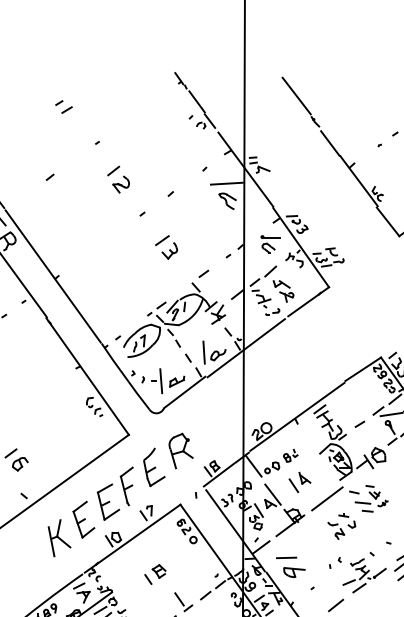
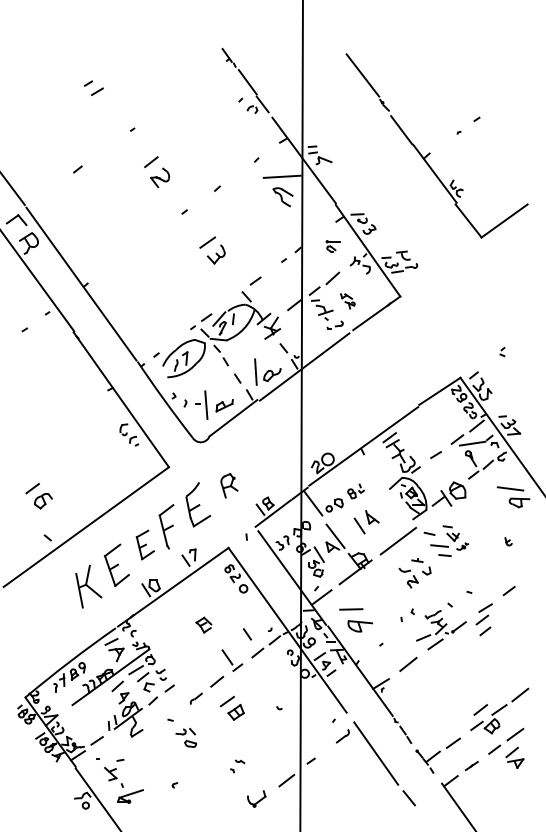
part: (270, 243) -> (332, 246), size x0.6
part: (283, 291) -> (347, 301), size x0.6
part: (181, 450) -> (229, 485), size x0.6
part: (108, 501) -> (145, 544), size x0.7
line: (148, 579) -> (247, 634), moved

